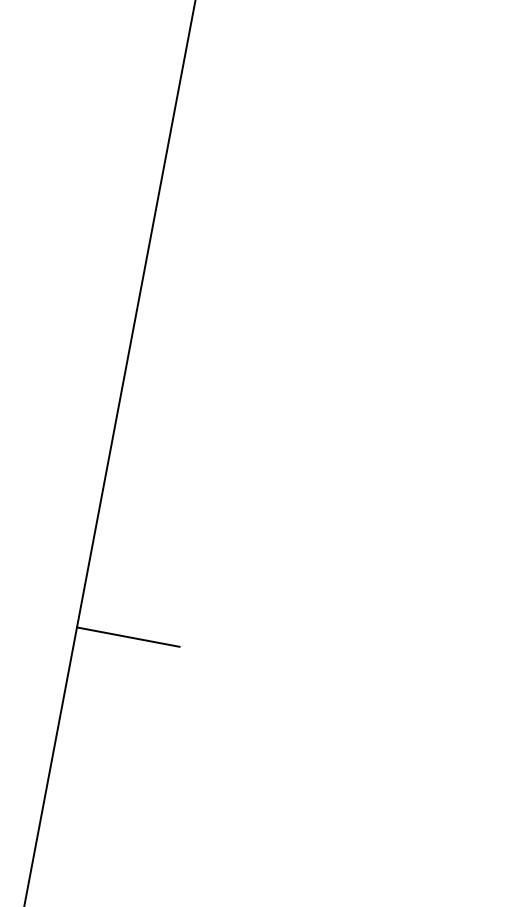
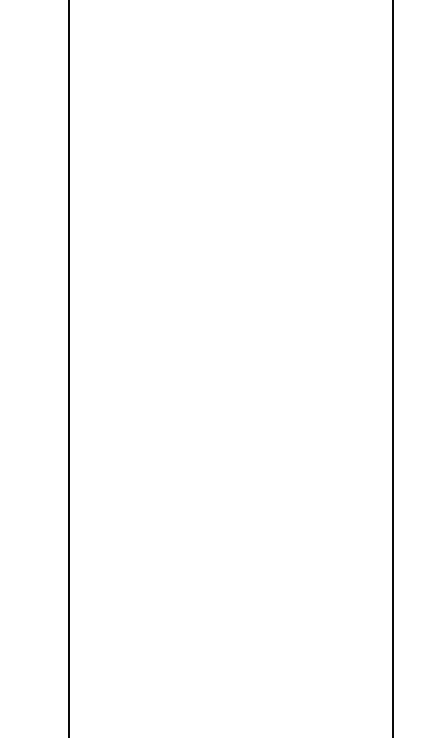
line: (128, 636) -> (101, 483), removed

